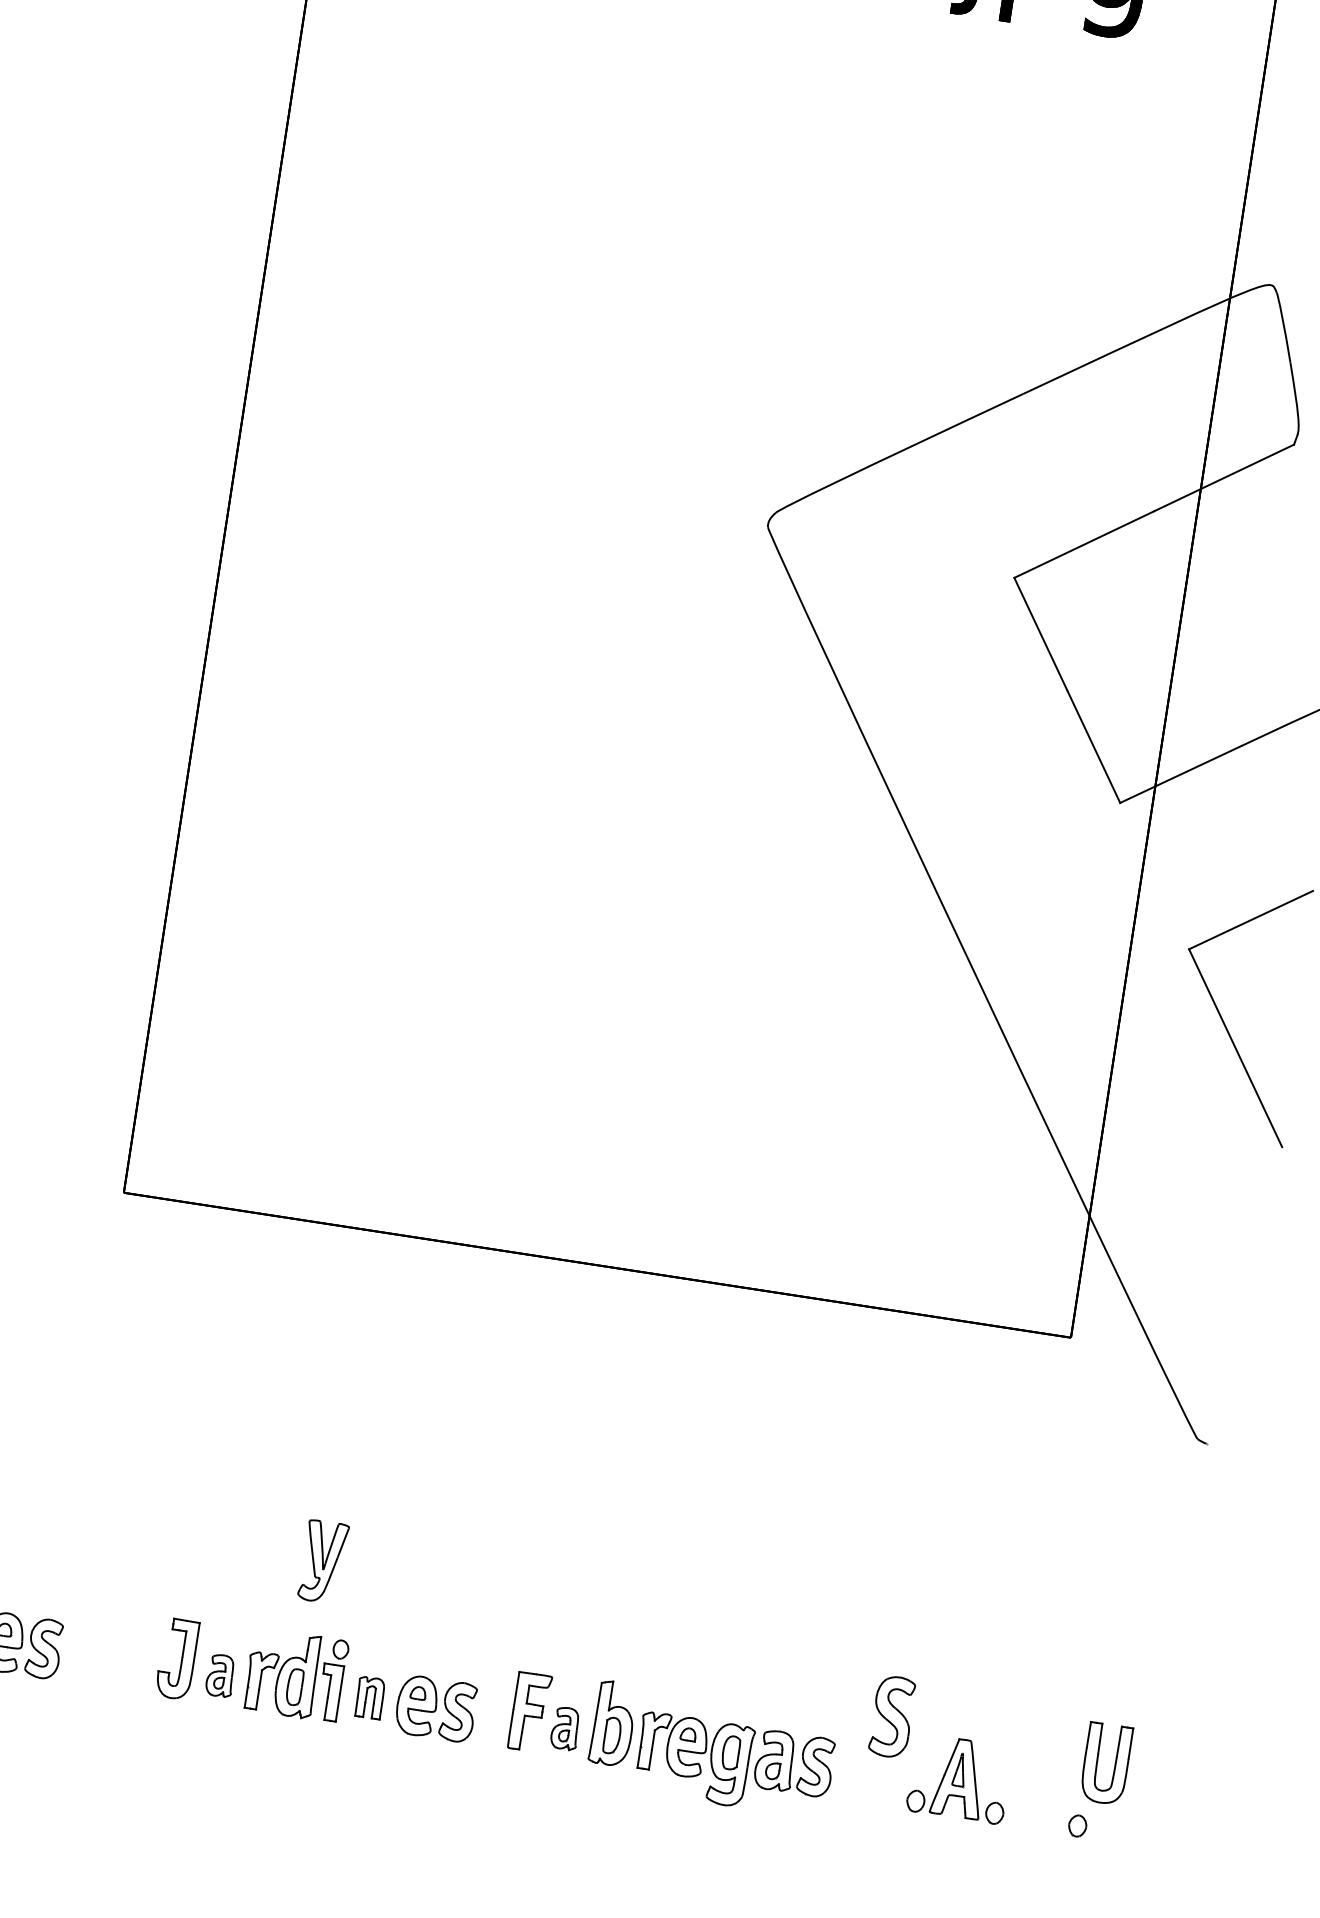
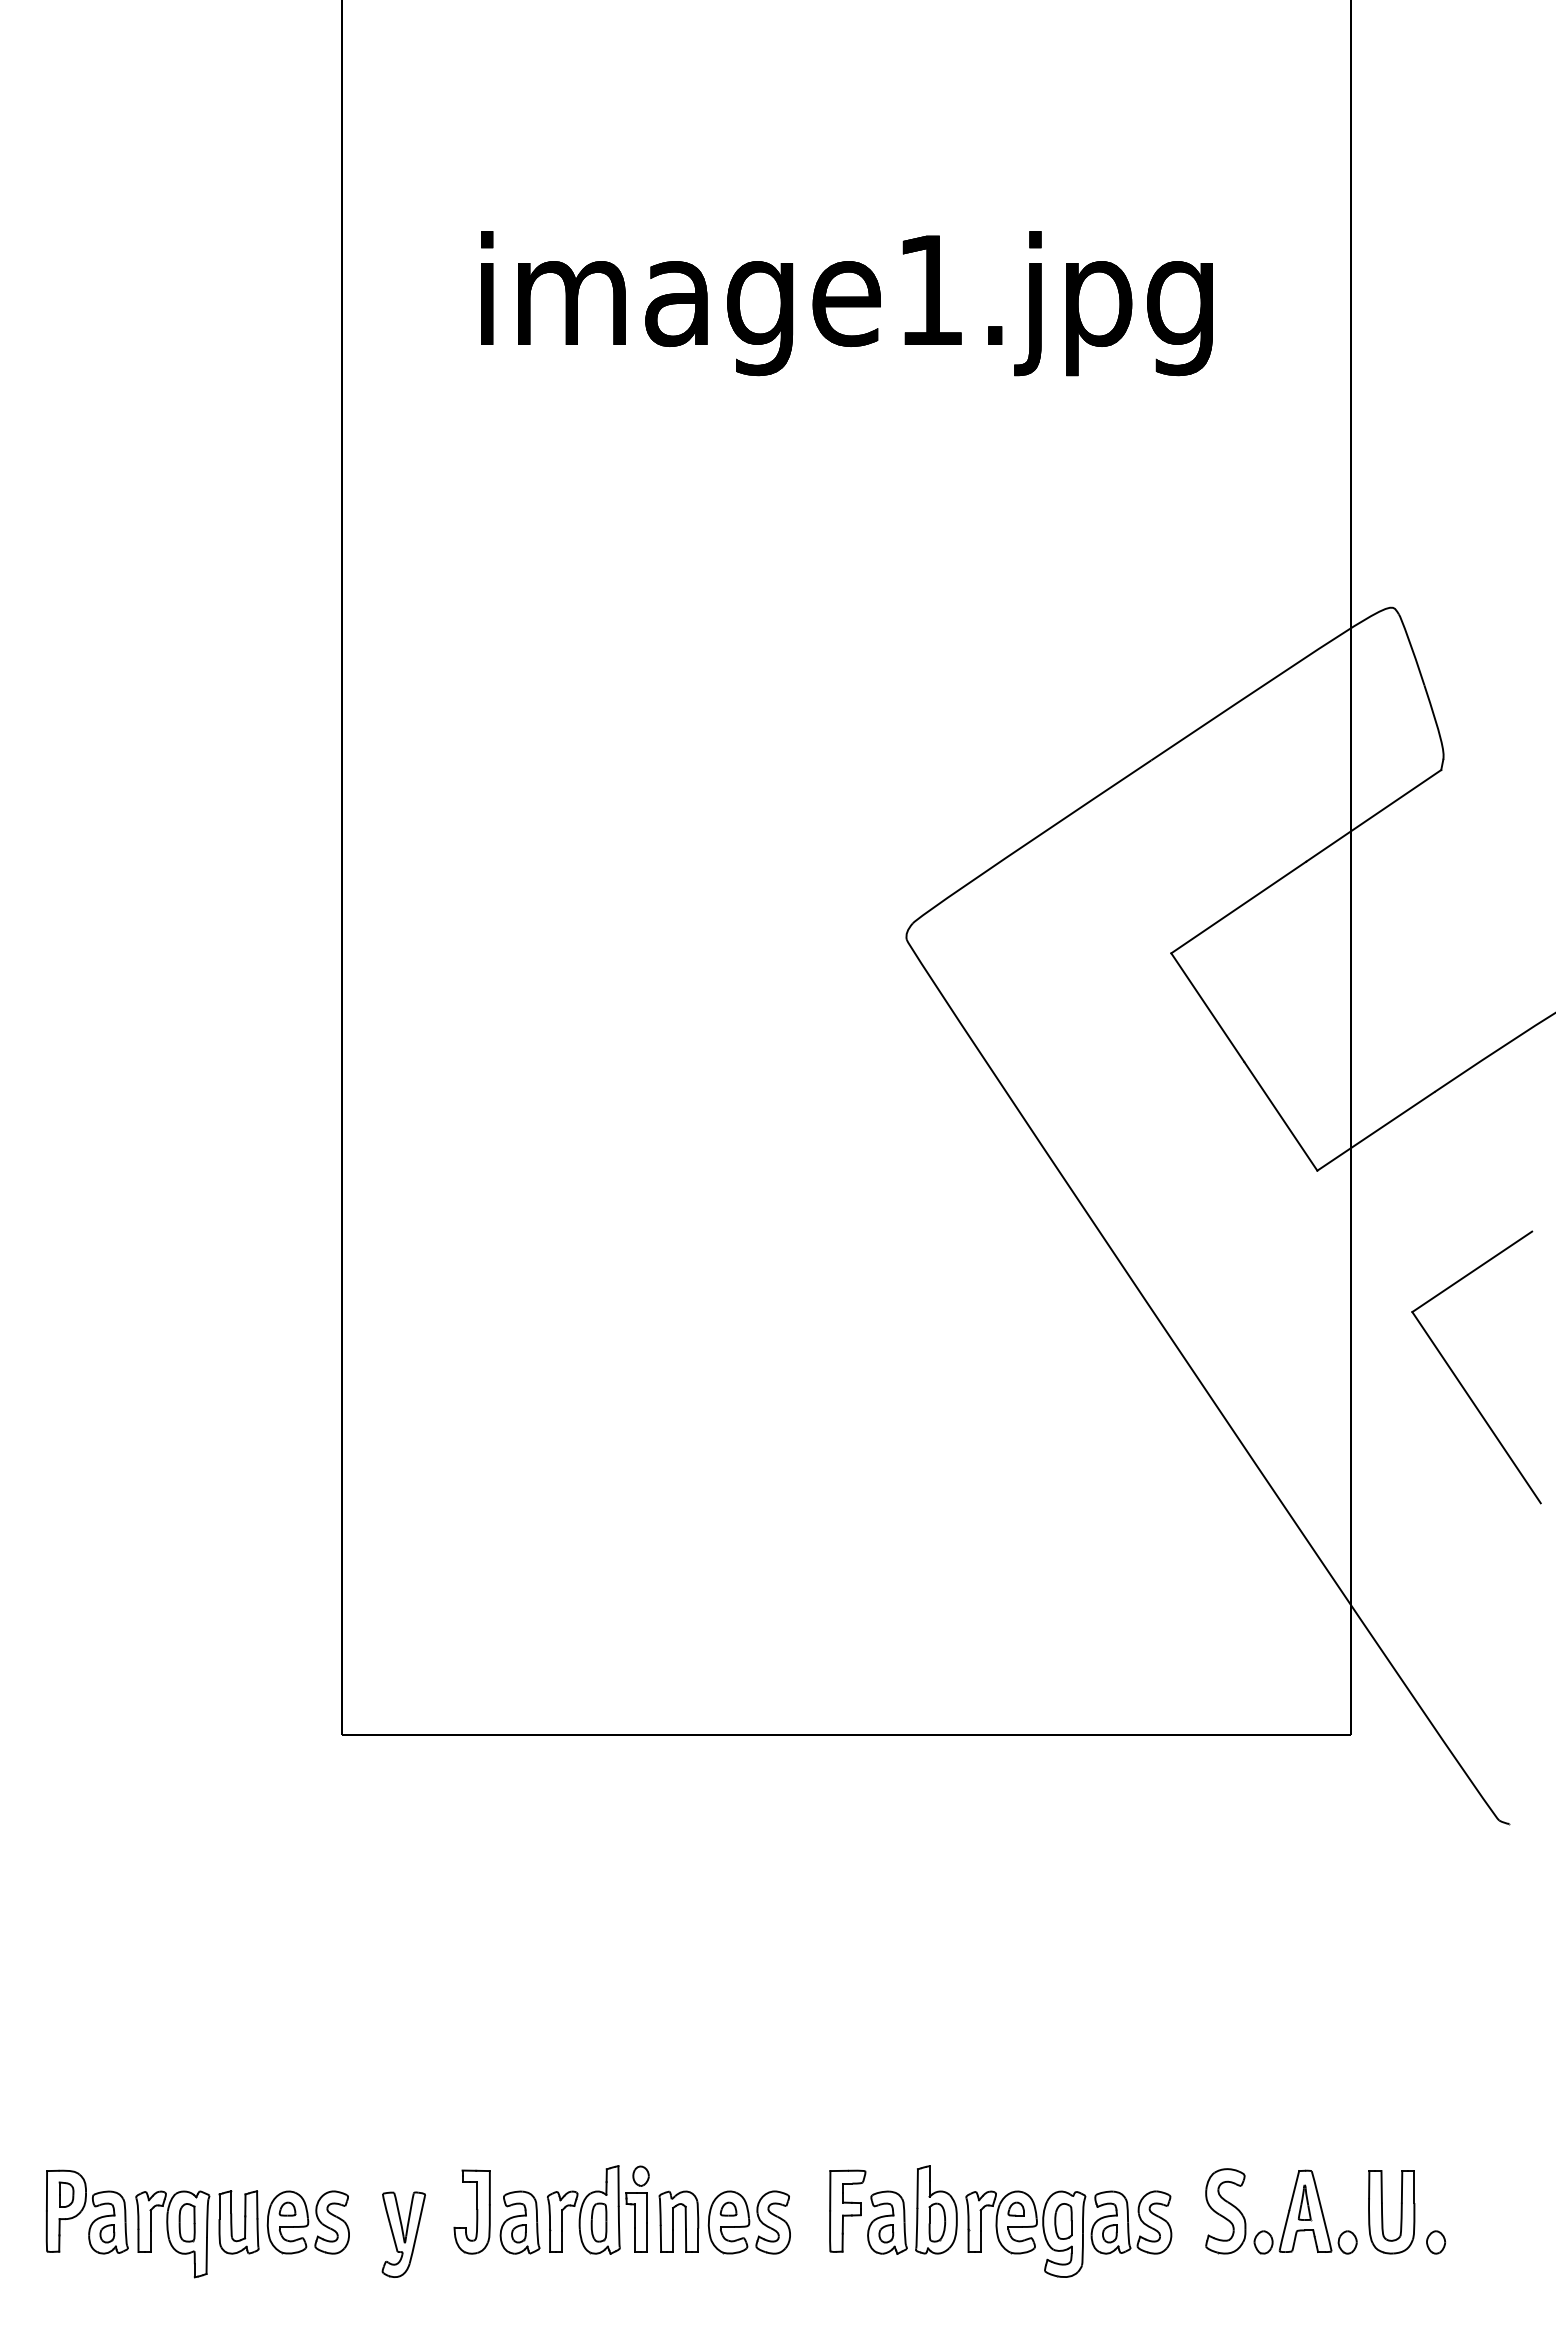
part: (323, 1561) -> (403, 2234), moved
part: (220, 1675) -> (519, 2222), size x1.43
part: (369, 1697) -> (678, 2221), size x1.43
part: (892, 1716) -> (1225, 2211), moved
part: (565, 1728) -> (887, 2222), size x1.43
part: (1097, 1762) -> (1382, 2212), moved

